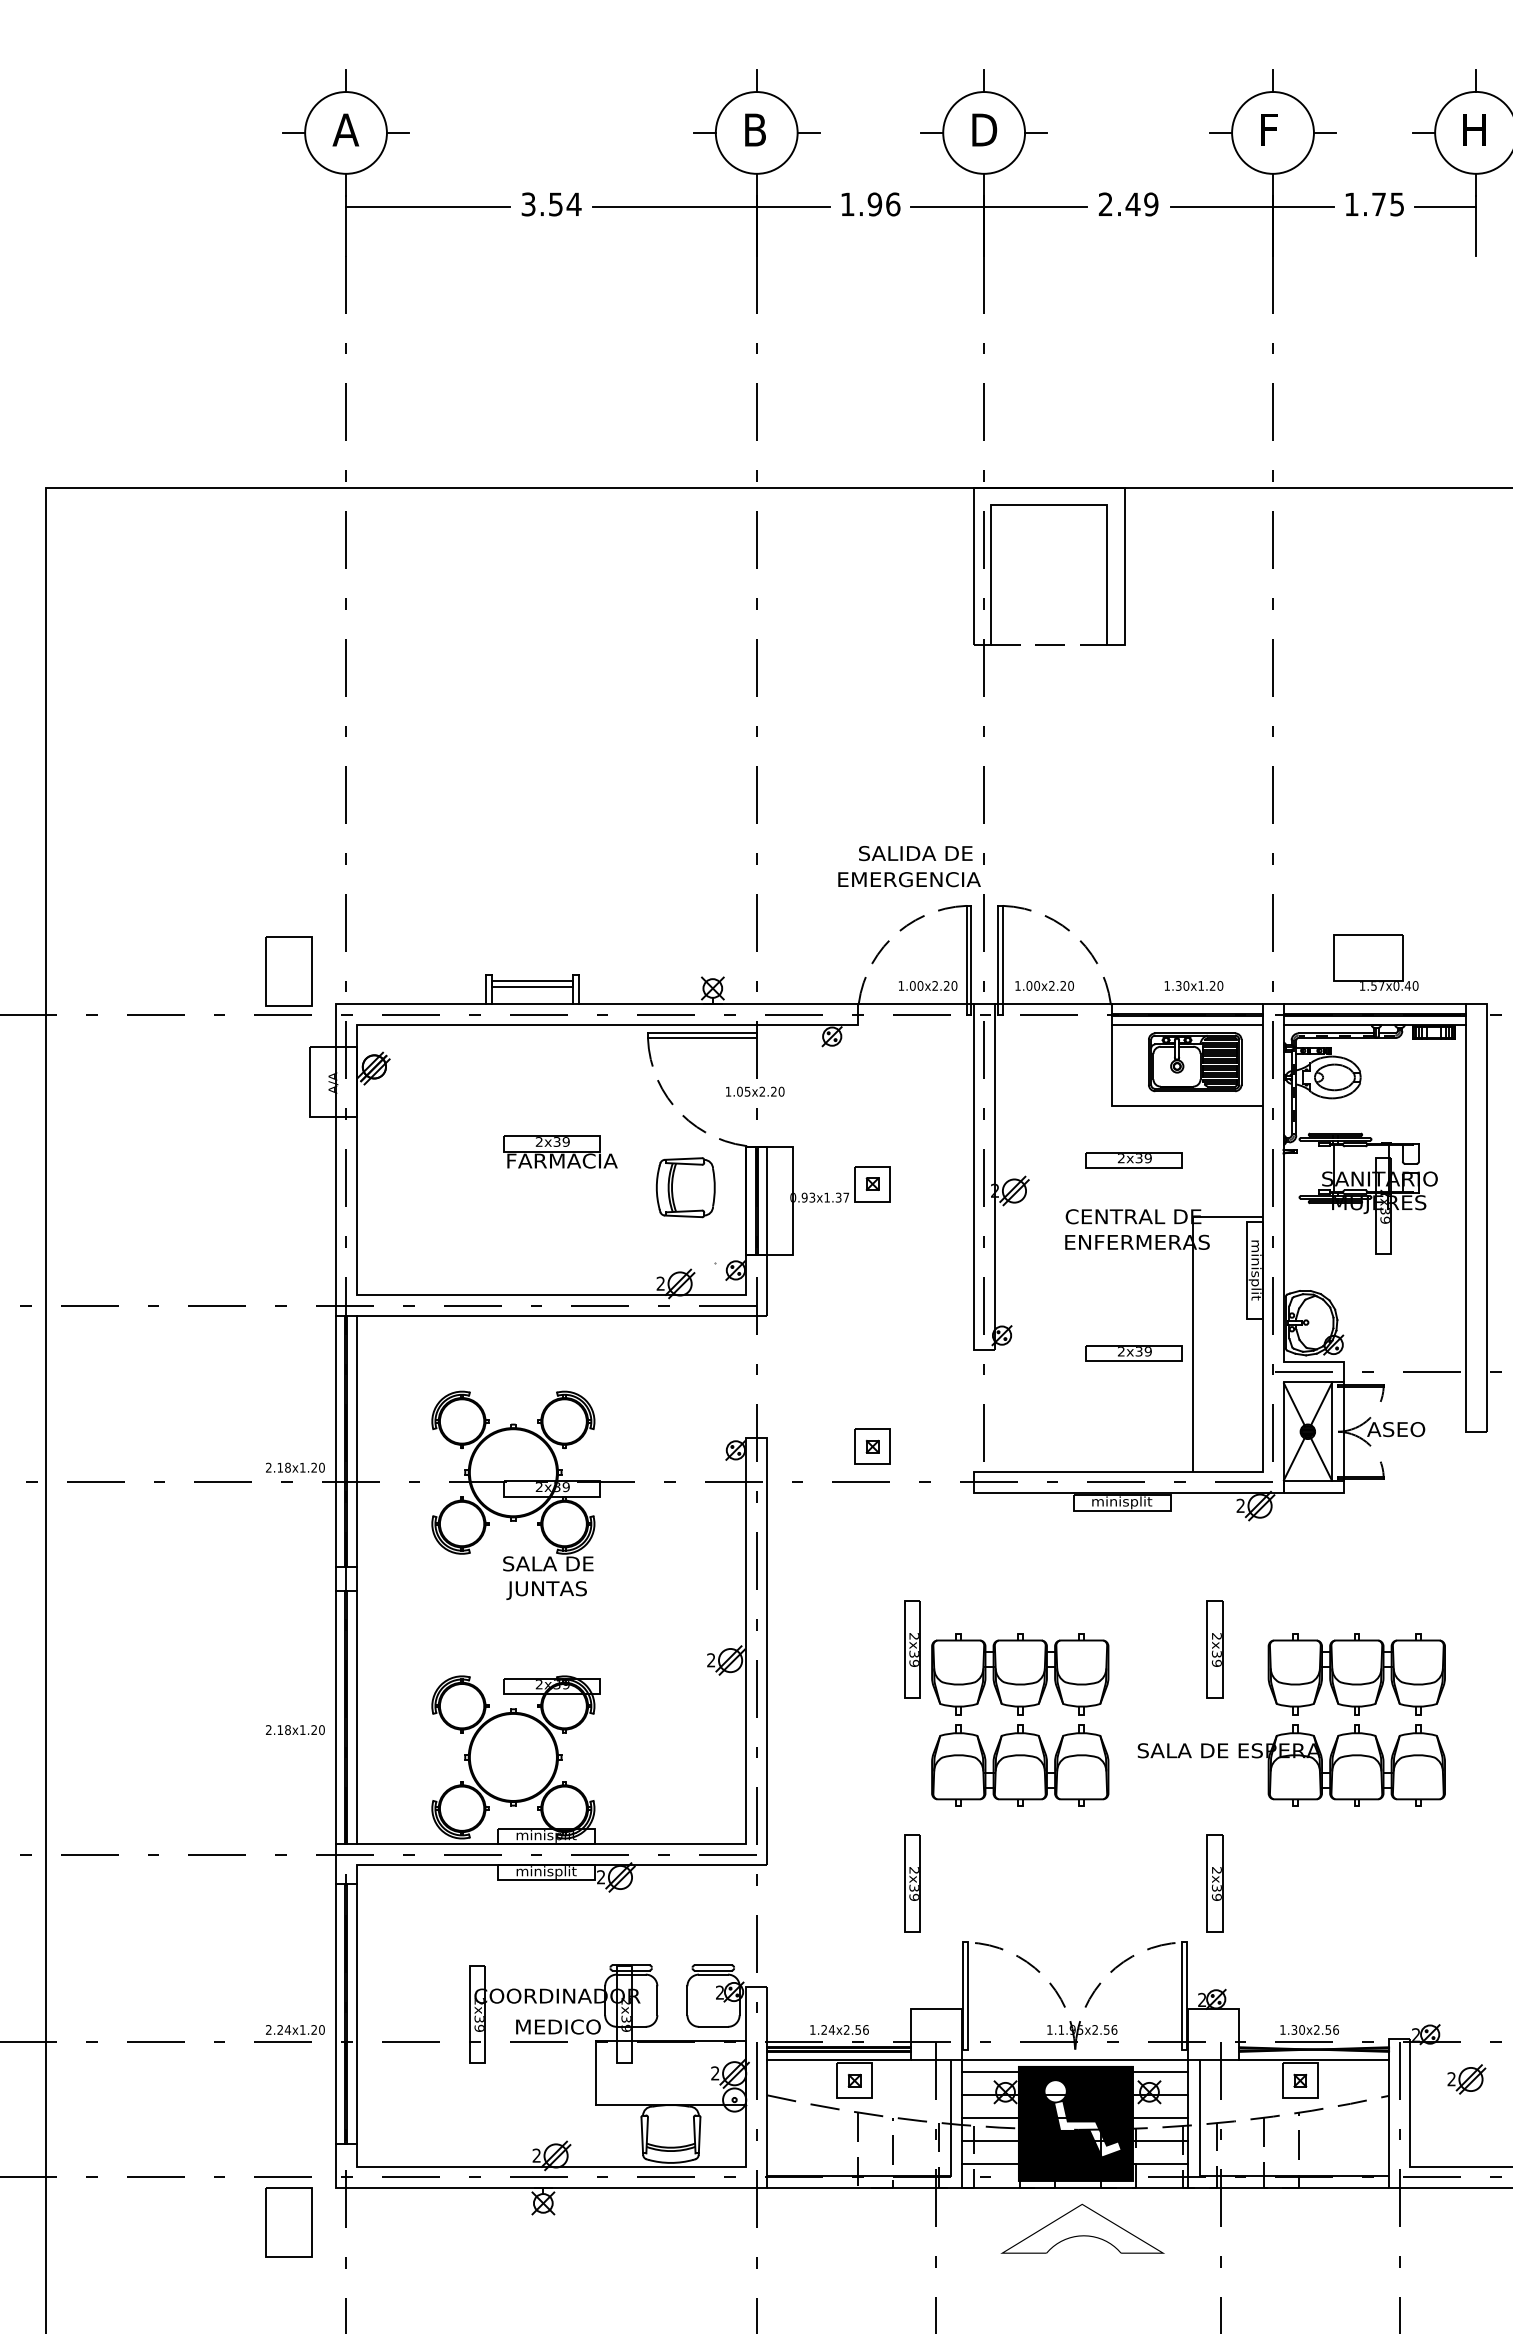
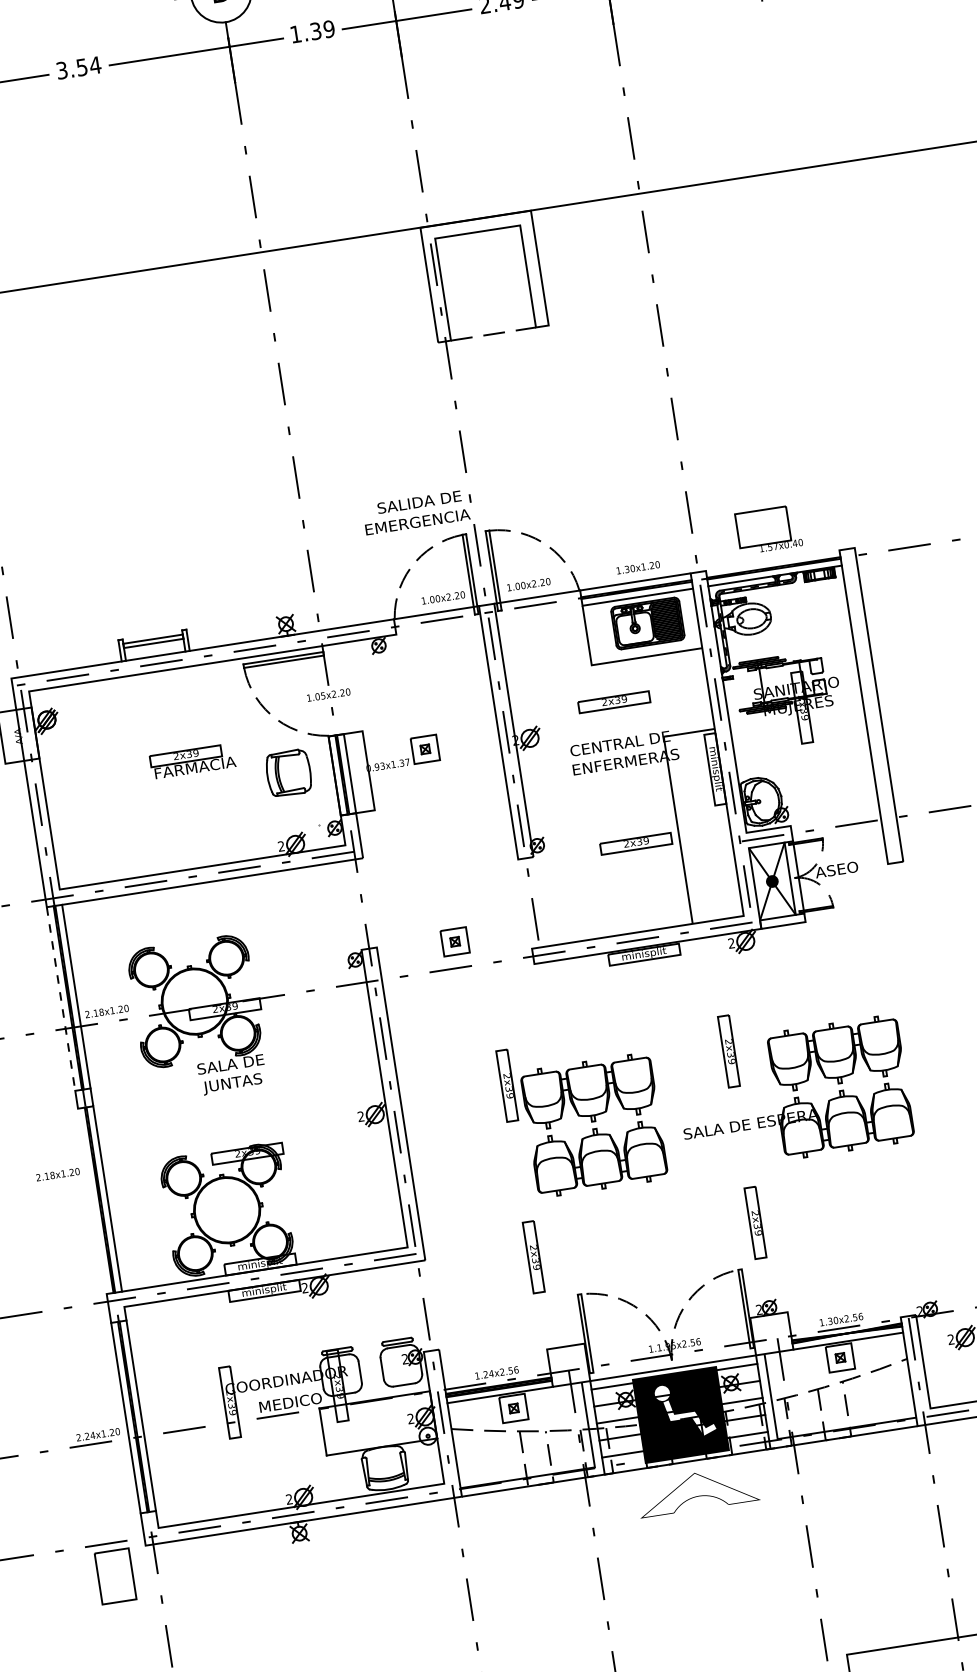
text: (883, 204) -> (322, 30), 1.96 -> 1.39
line: (1374, 1004) -> (772, 560), removed
line: (335, 1442) -> (61, 999), solid -> dashed
text: (295, 1467) -> (107, 1011), moved
line: (335, 1717) -> (92, 1201), removed
text: (295, 1729) -> (58, 1174), moved

